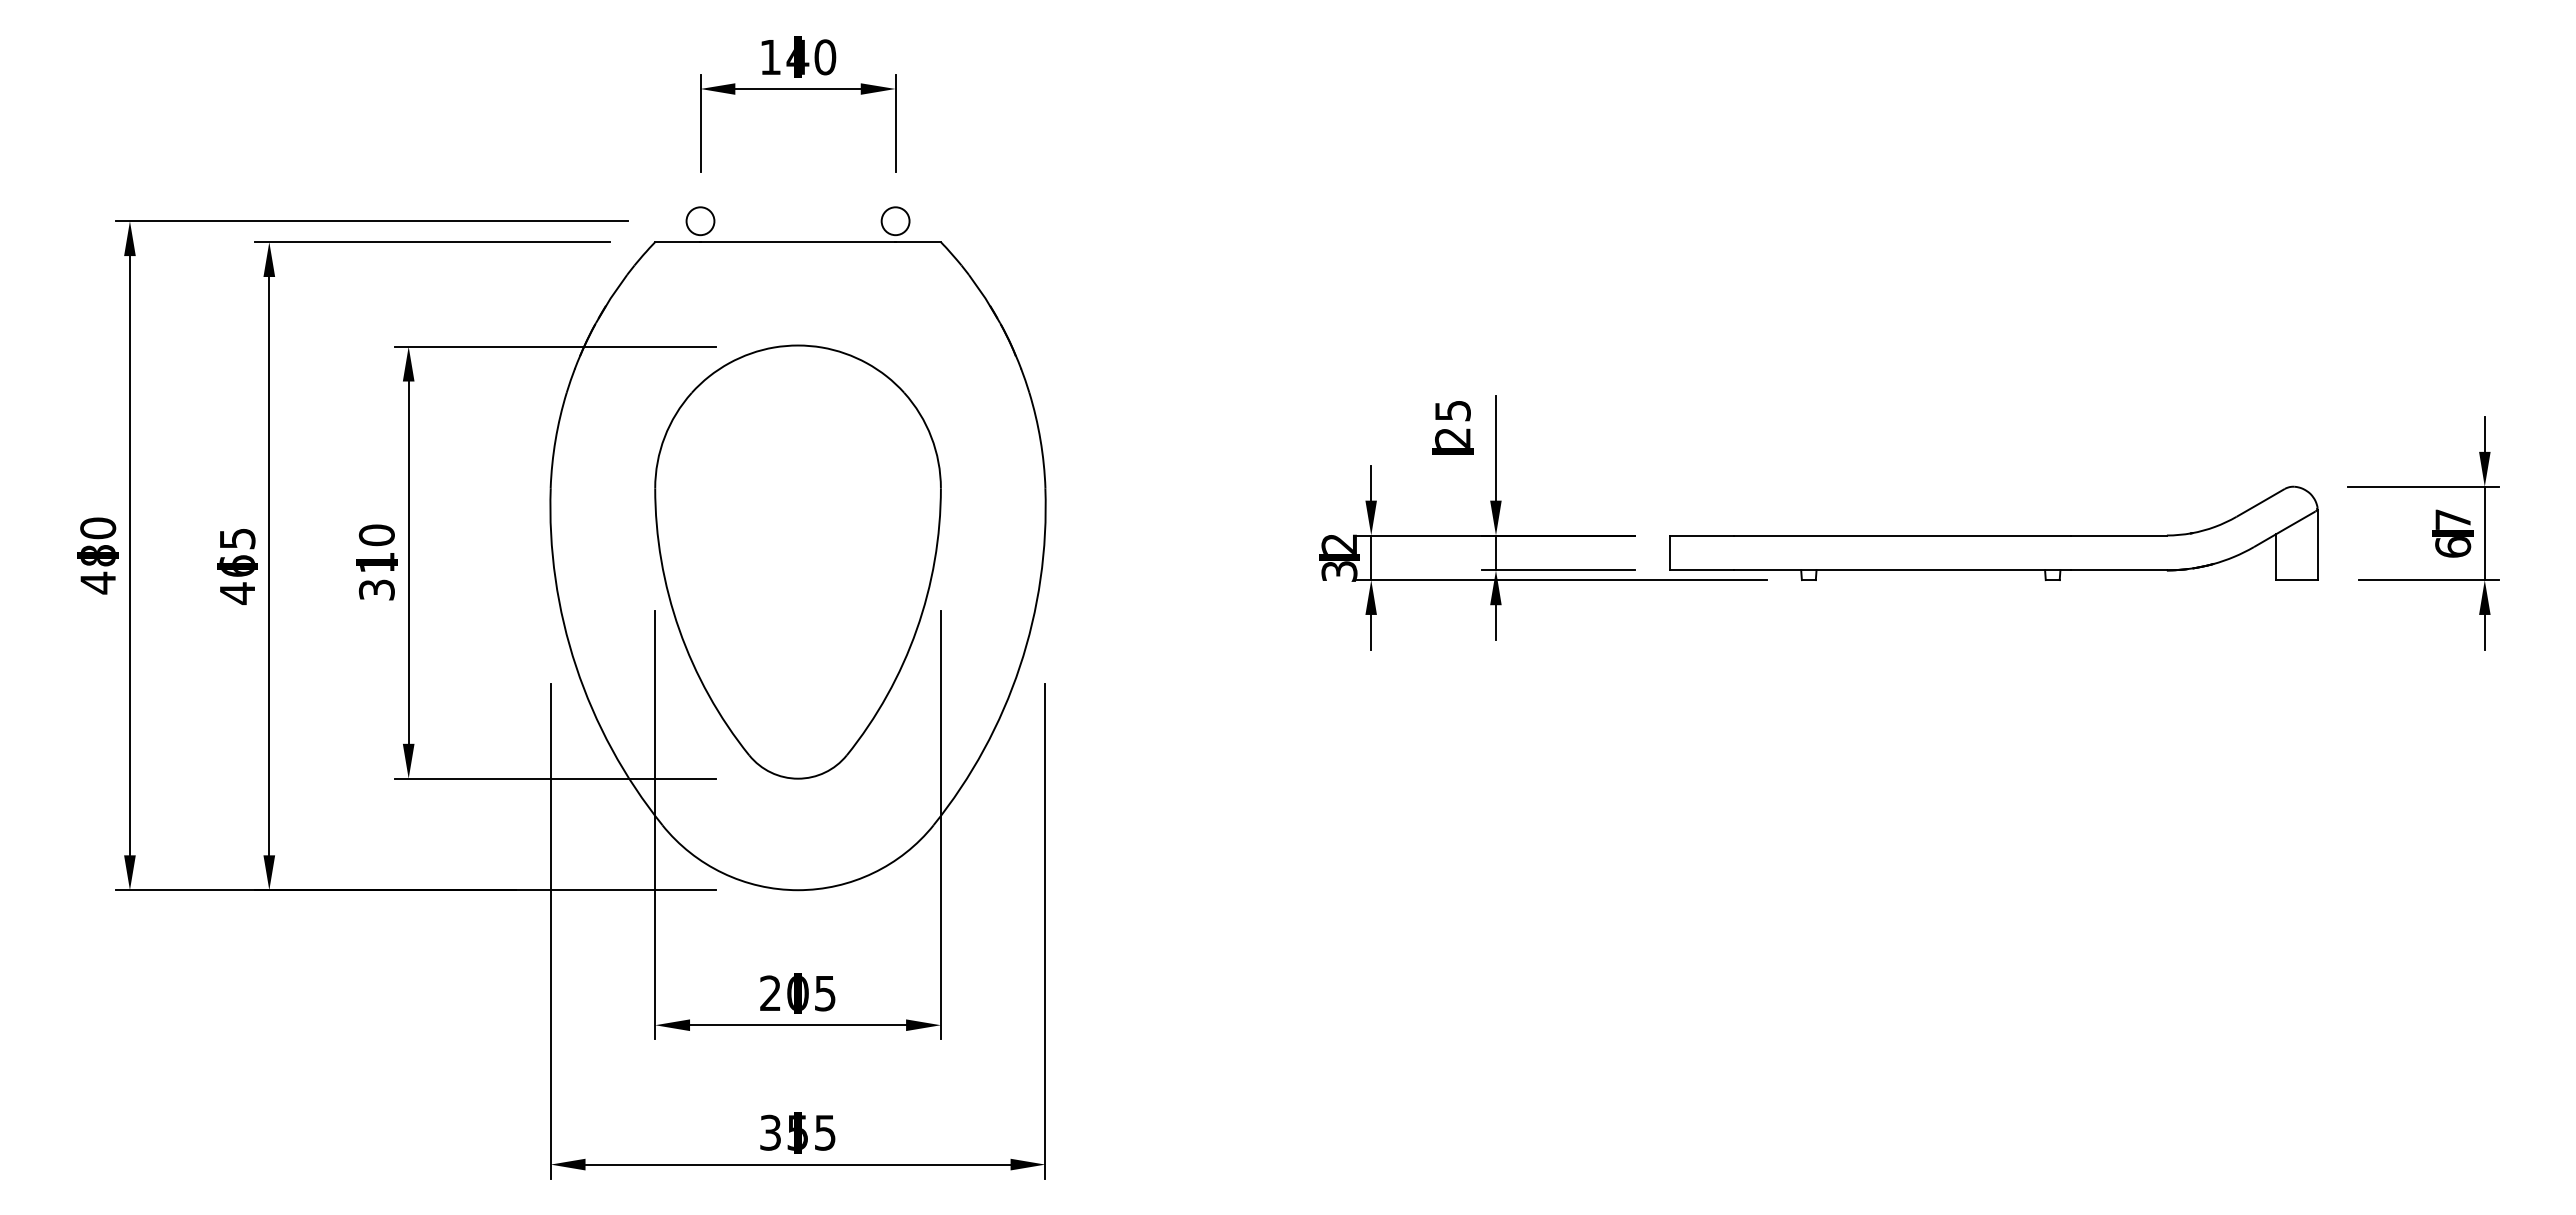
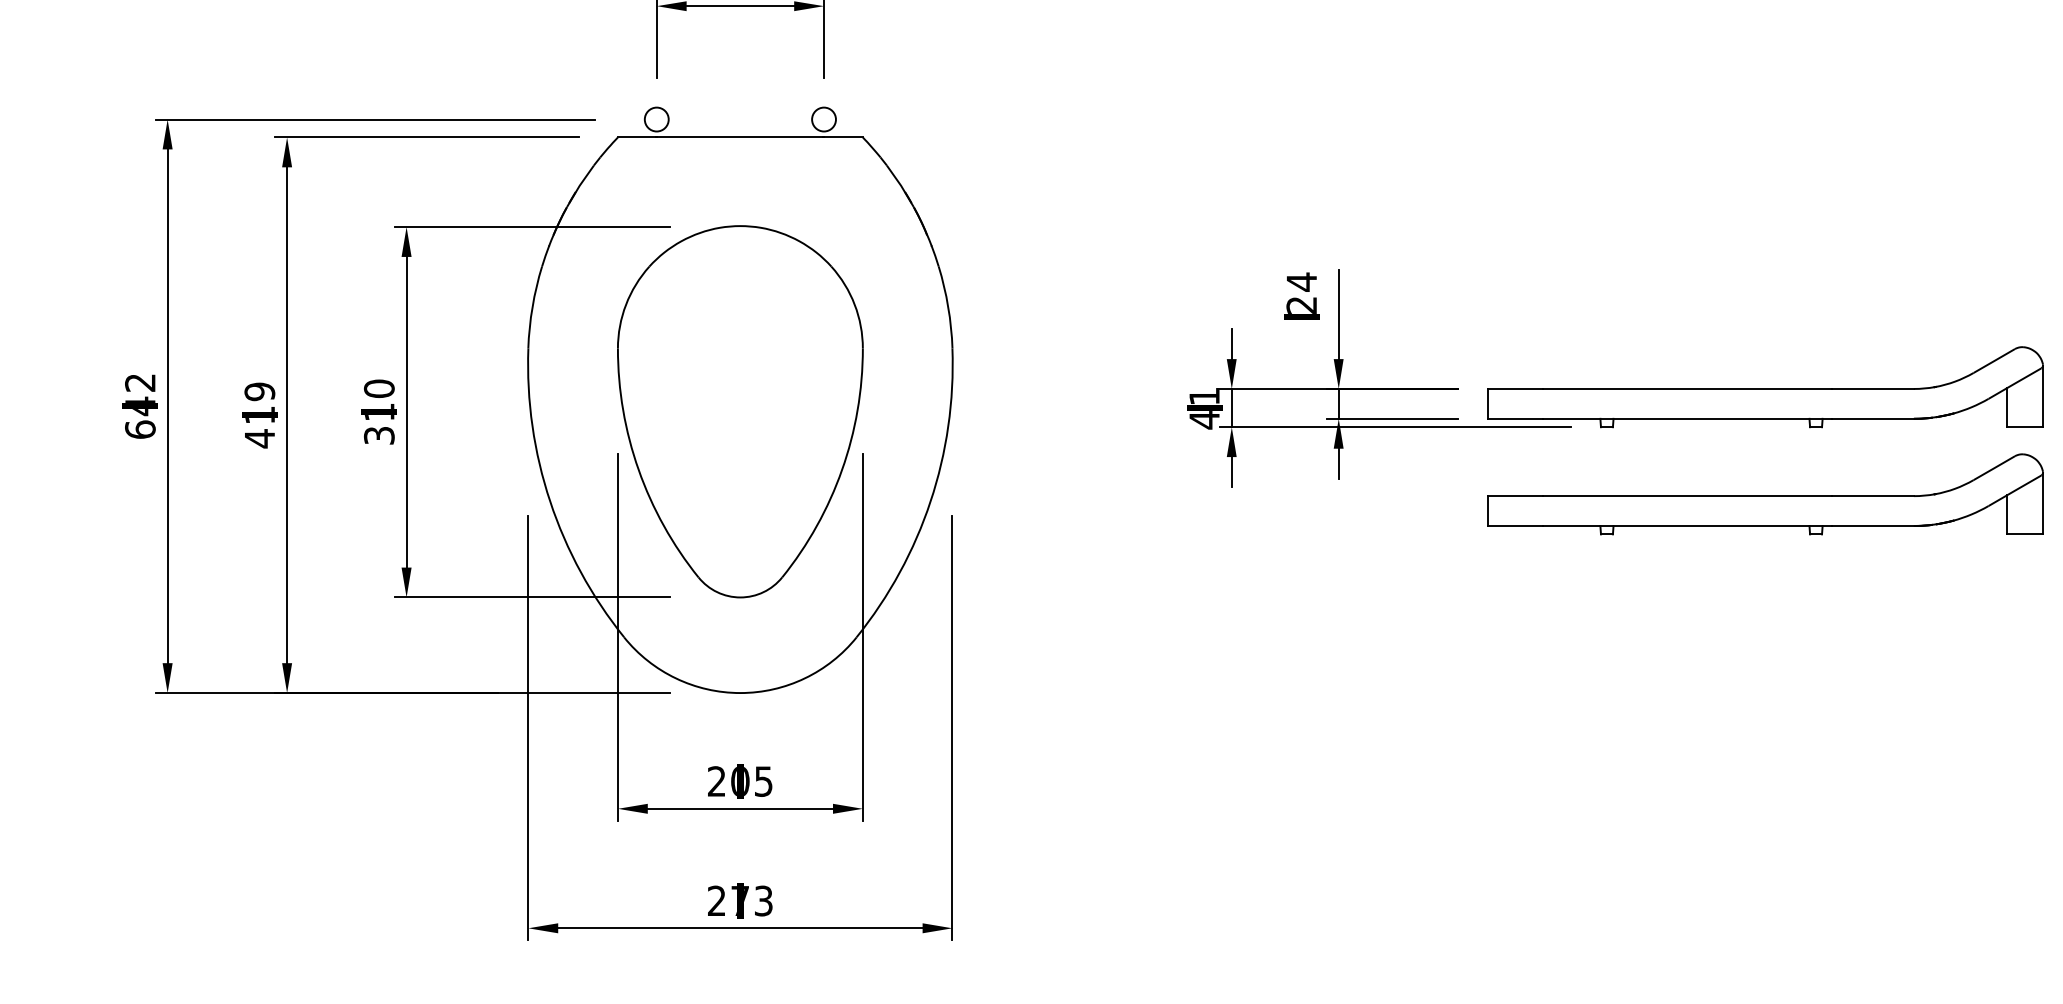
text: (1452, 410) -> (1301, 281), 25 -> 24
text: (237, 552) -> (259, 403), 465 -> 419
text: (98, 555) -> (140, 406), 480 -> 642
text: (1339, 558) -> (1204, 408), 32 -> 41
part: (1993, 657) -> (1765, 493), added
text: (797, 1132) -> (739, 900), 355 -> 273

